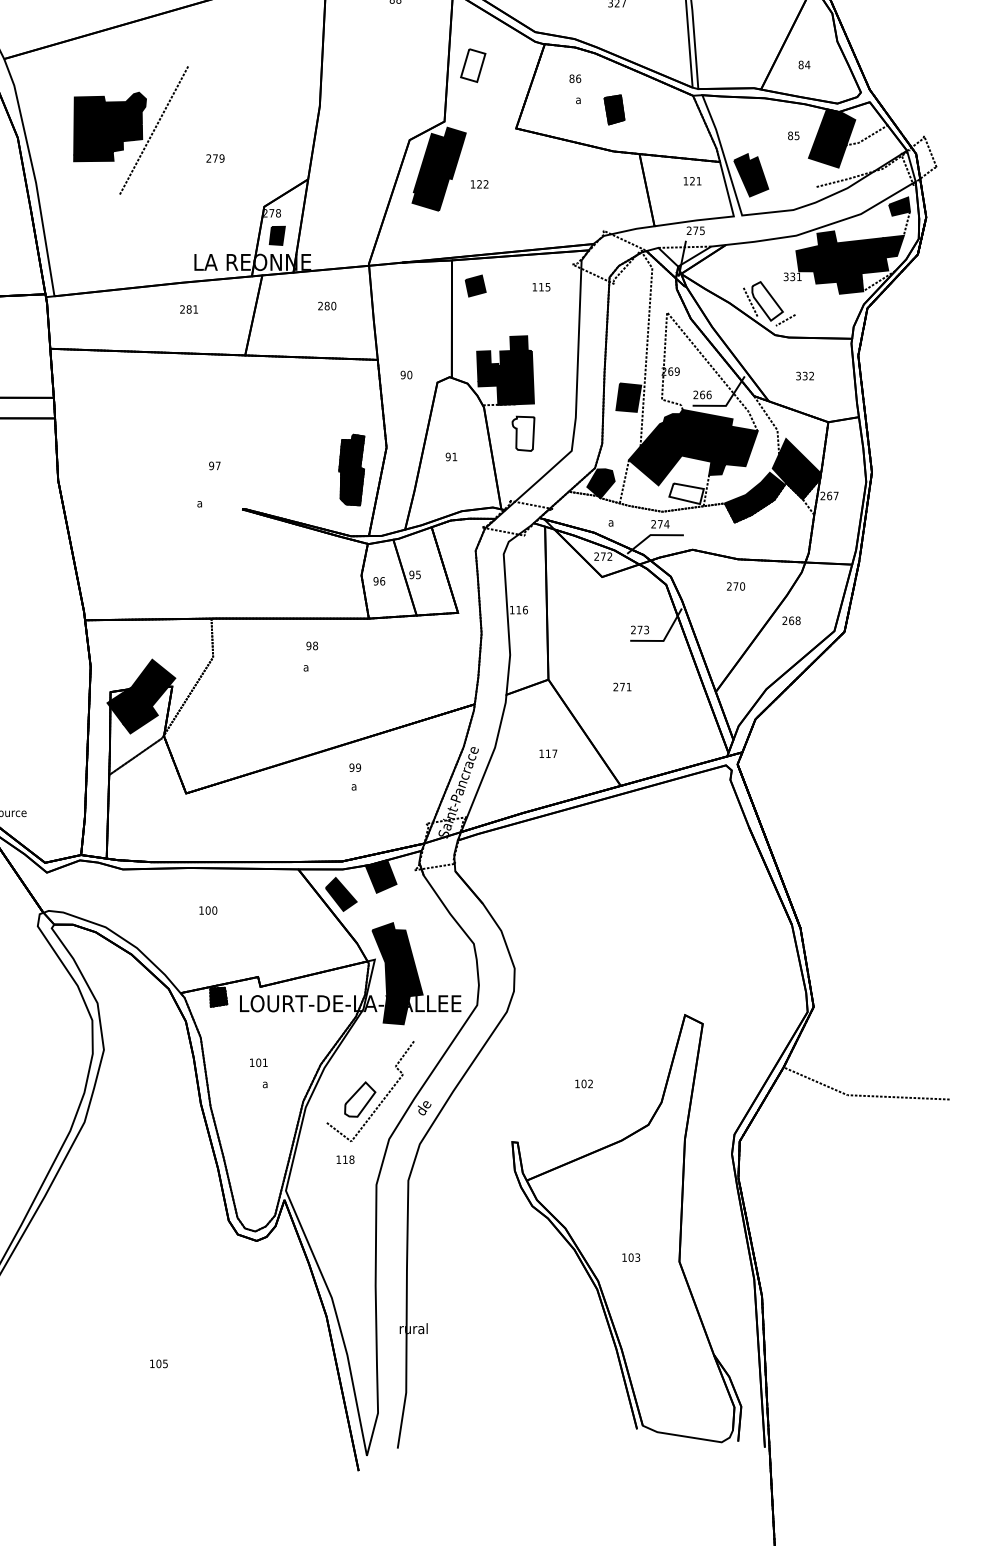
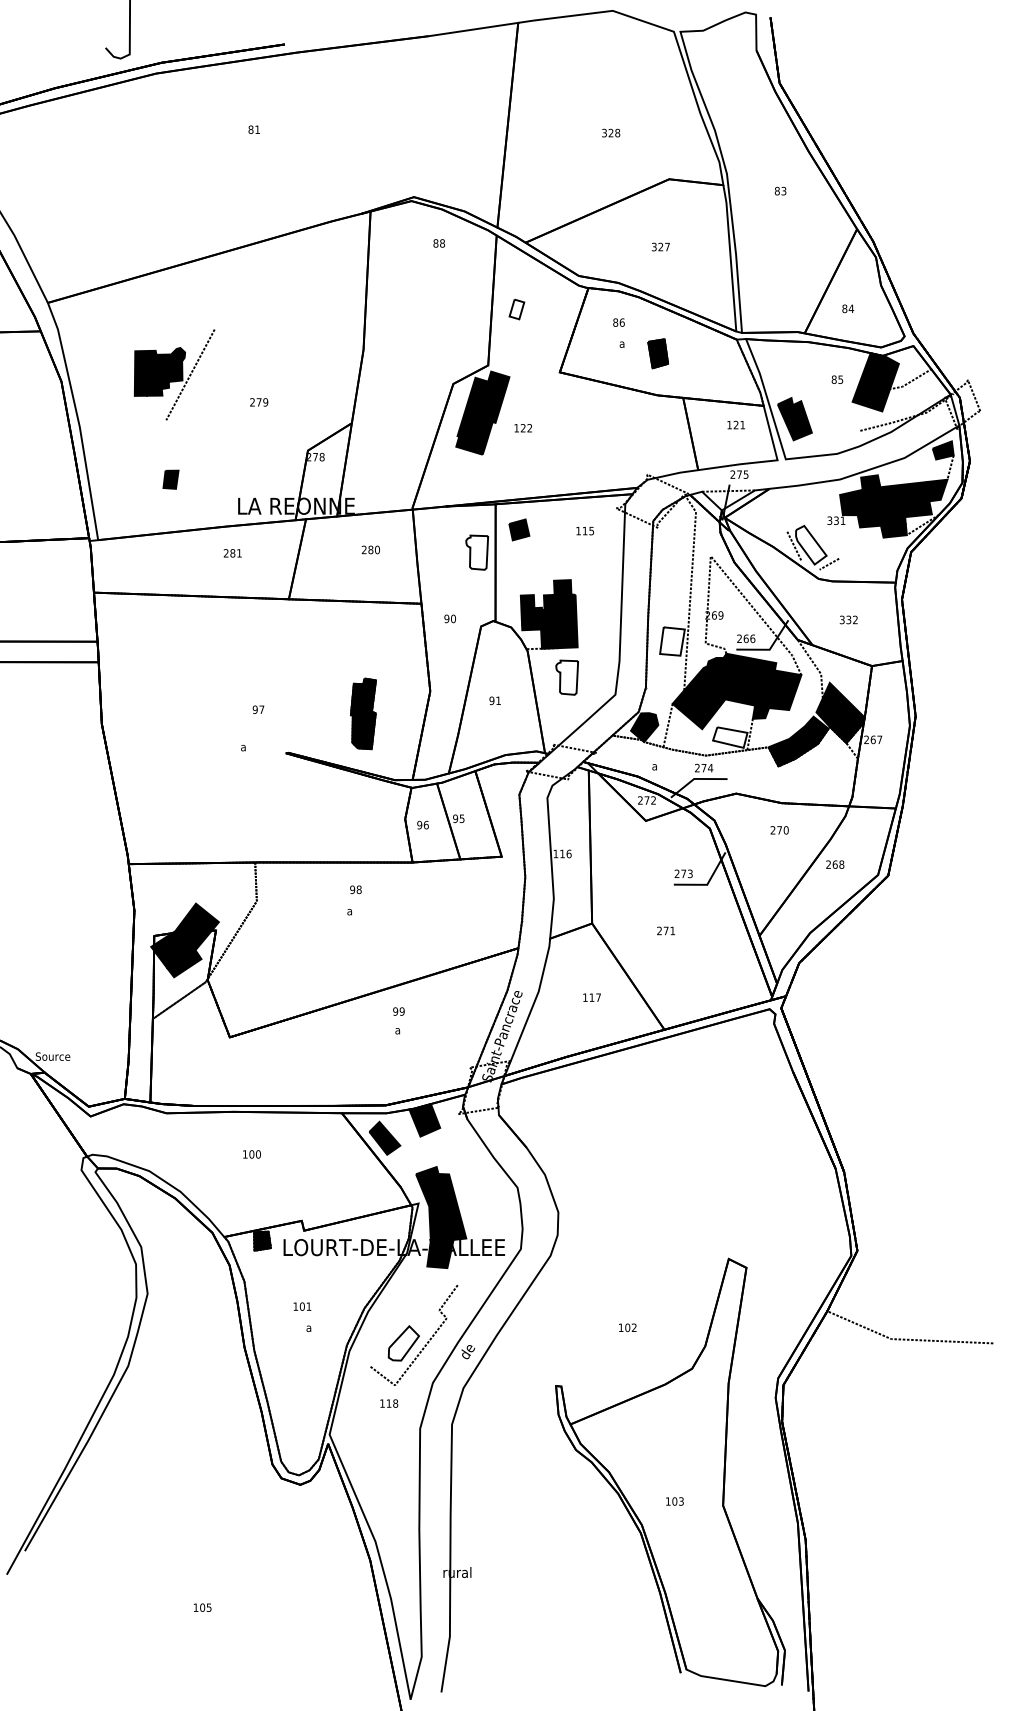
part: (472, 65) -> (516, 309), size x0.6
part: (130, 130) -> (174, 374), size x0.7
part: (276, 235) -> (170, 479), moved
part: (432, 308) -> (476, 552), added
fill: (628, 397) -> (672, 641), removed
part: (351, 469) -> (363, 713), moved

